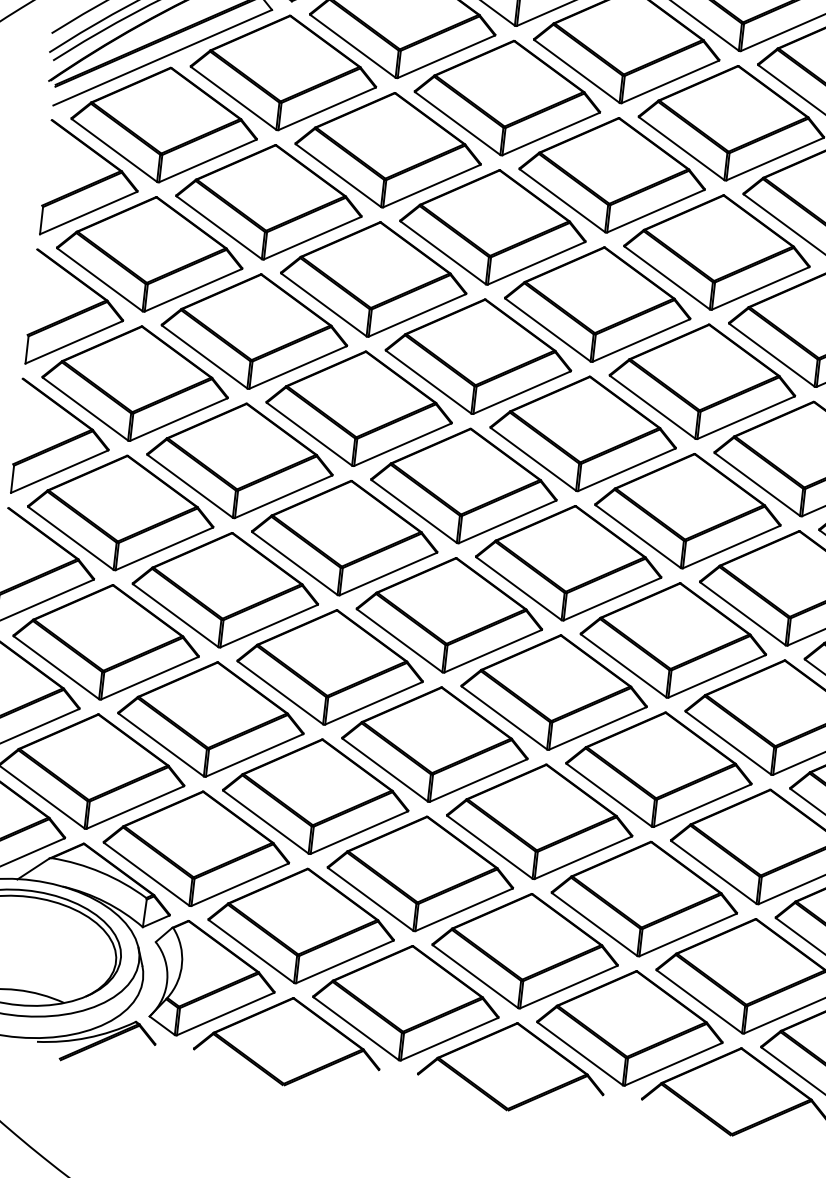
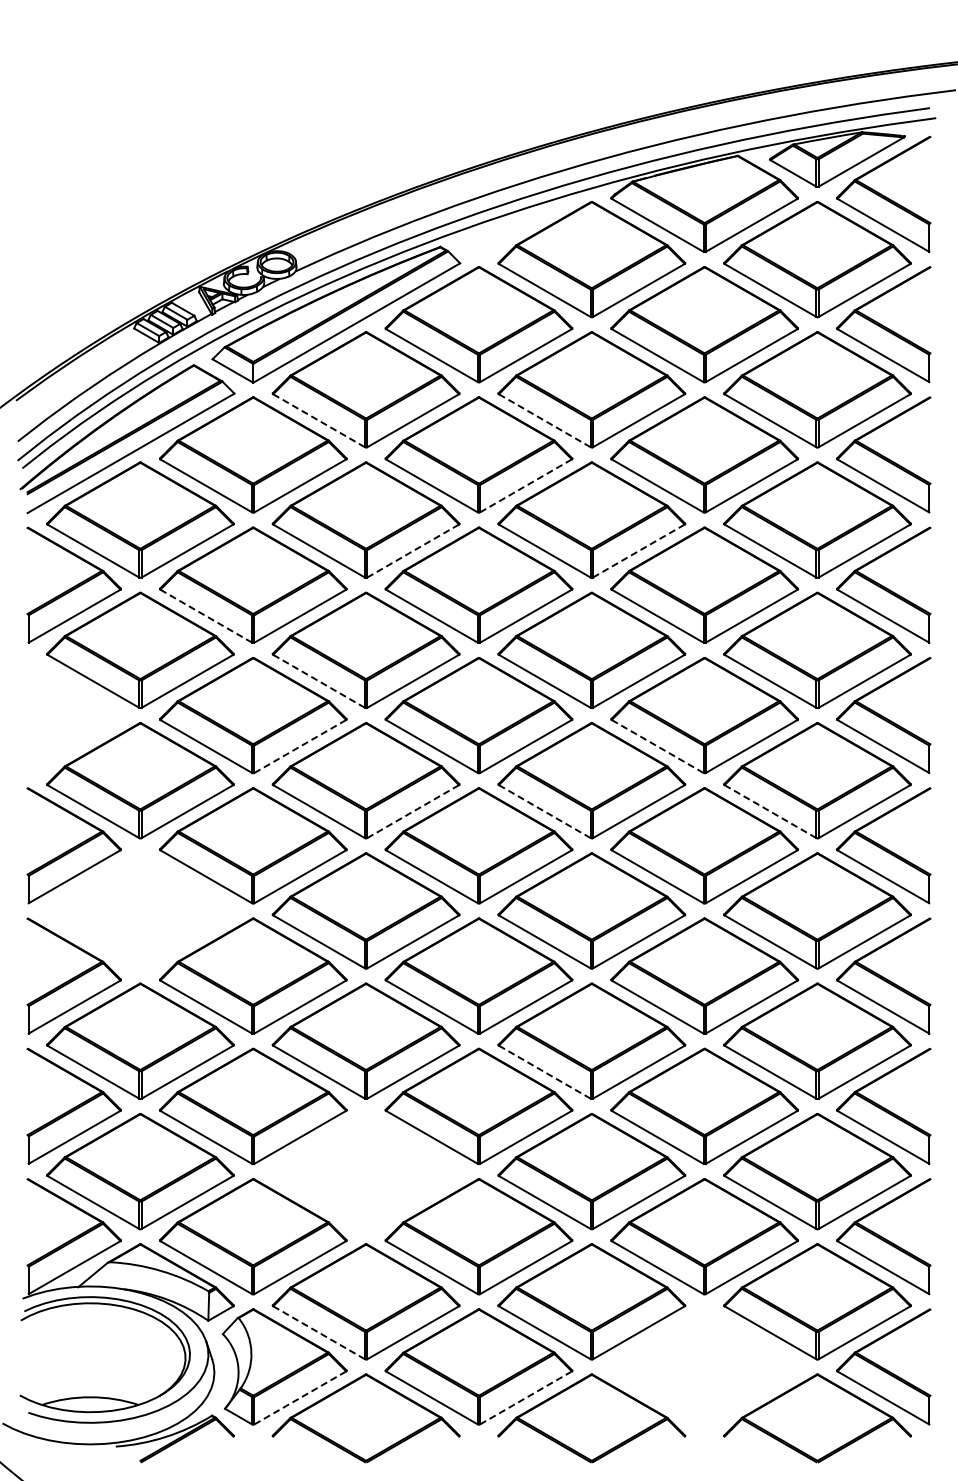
line: (353, 47) -> (319, 421), solid -> dashed
line: (577, 72) -> (545, 421), solid -> dashed
line: (551, 133) -> (526, 485), solid -> dashed
line: (432, 185) -> (413, 550), solid -> dashed
line: (656, 210) -> (639, 550), solid -> dashed
line: (219, 228) -> (206, 616), solid -> dashed
line: (324, 305) -> (319, 681), solid -> dashed
part: (76, 311) -> (73, 715), removed
line: (298, 367) -> (300, 746), solid -> dashed
line: (653, 407) -> (658, 746), solid -> dashed
line: (403, 444) -> (413, 811), solid -> dashed
line: (534, 459) -> (545, 811), solid -> dashed
line: (757, 484) -> (770, 811), solid -> dashed
part: (121, 512) -> (140, 910), removed
line: (505, 718) -> (545, 1072), solid -> dashed
part: (315, 796) -> (365, 1171), removed
line: (251, 952) -> (319, 1333), solid -> dashed
line: (225, 1013) -> (300, 1397), solid -> dashed
part: (630, 1027) -> (704, 1366), removed
line: (450, 1038) -> (526, 1397), solid -> dashed

